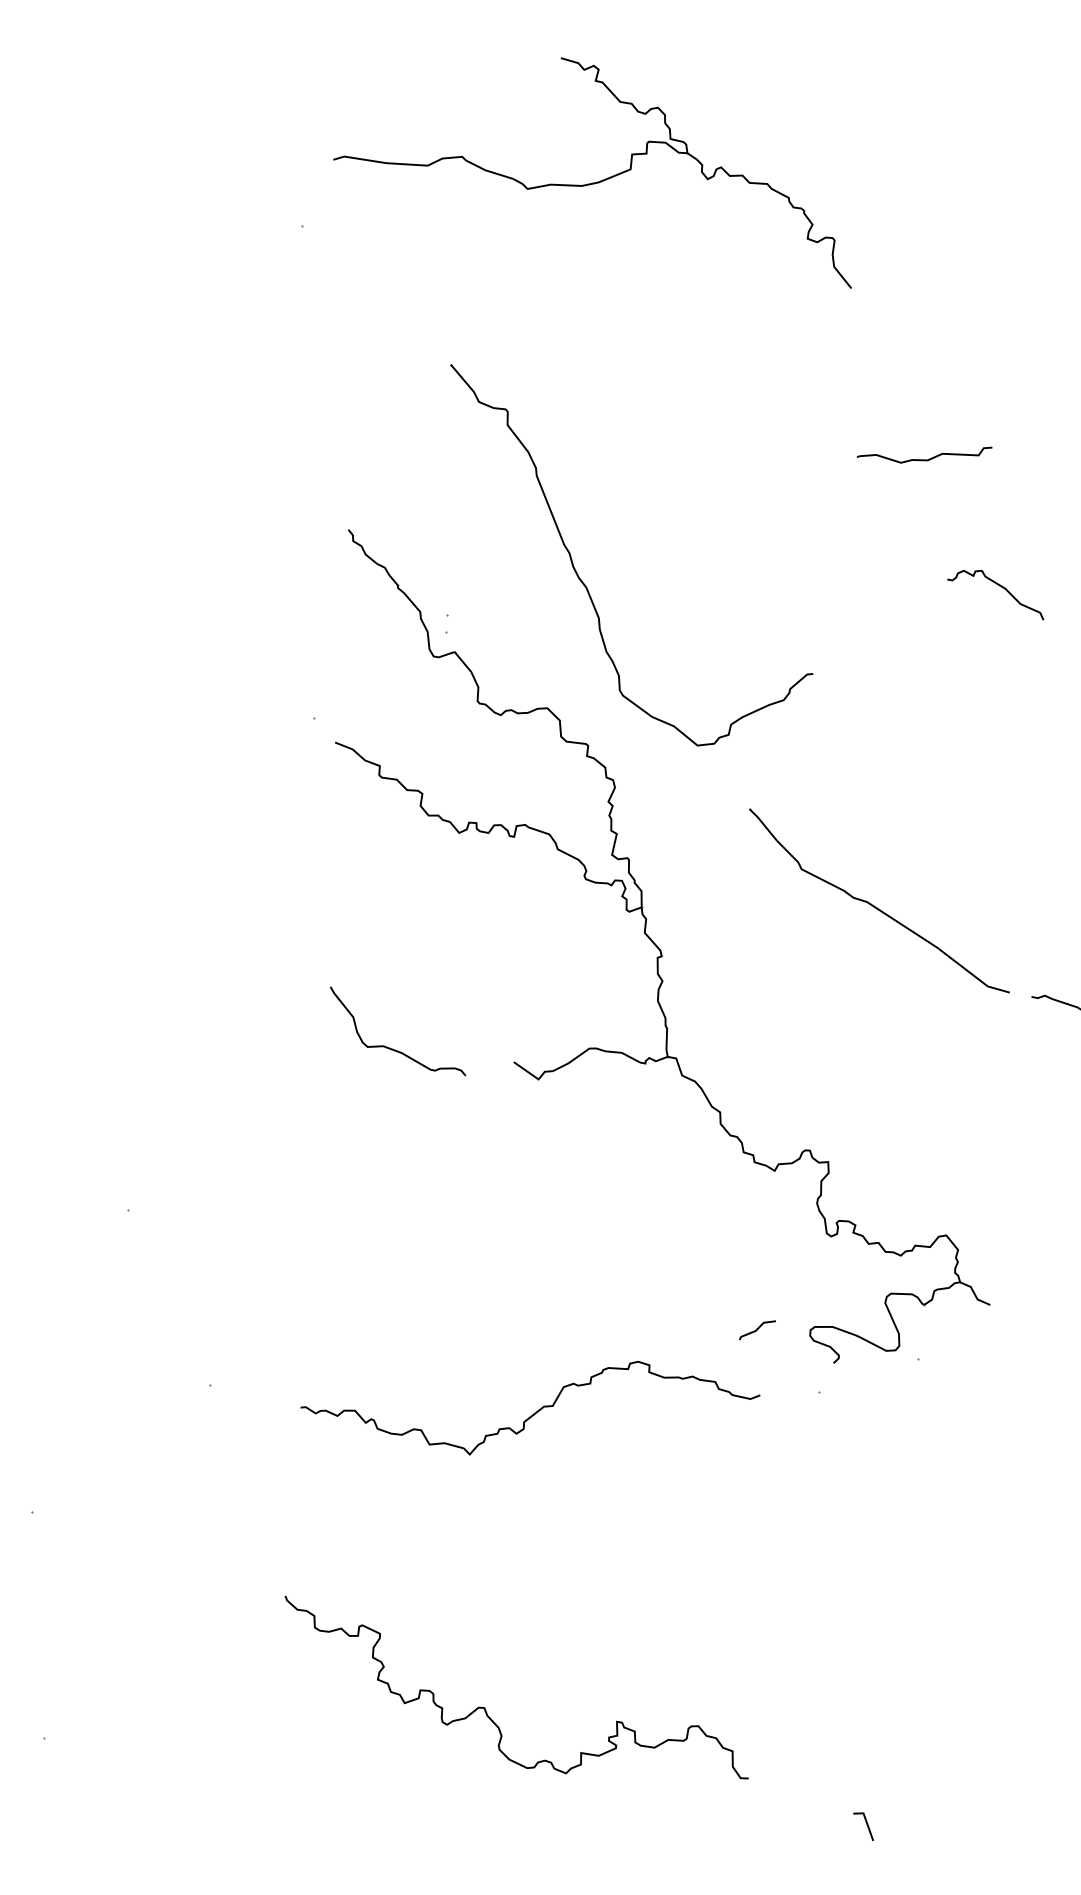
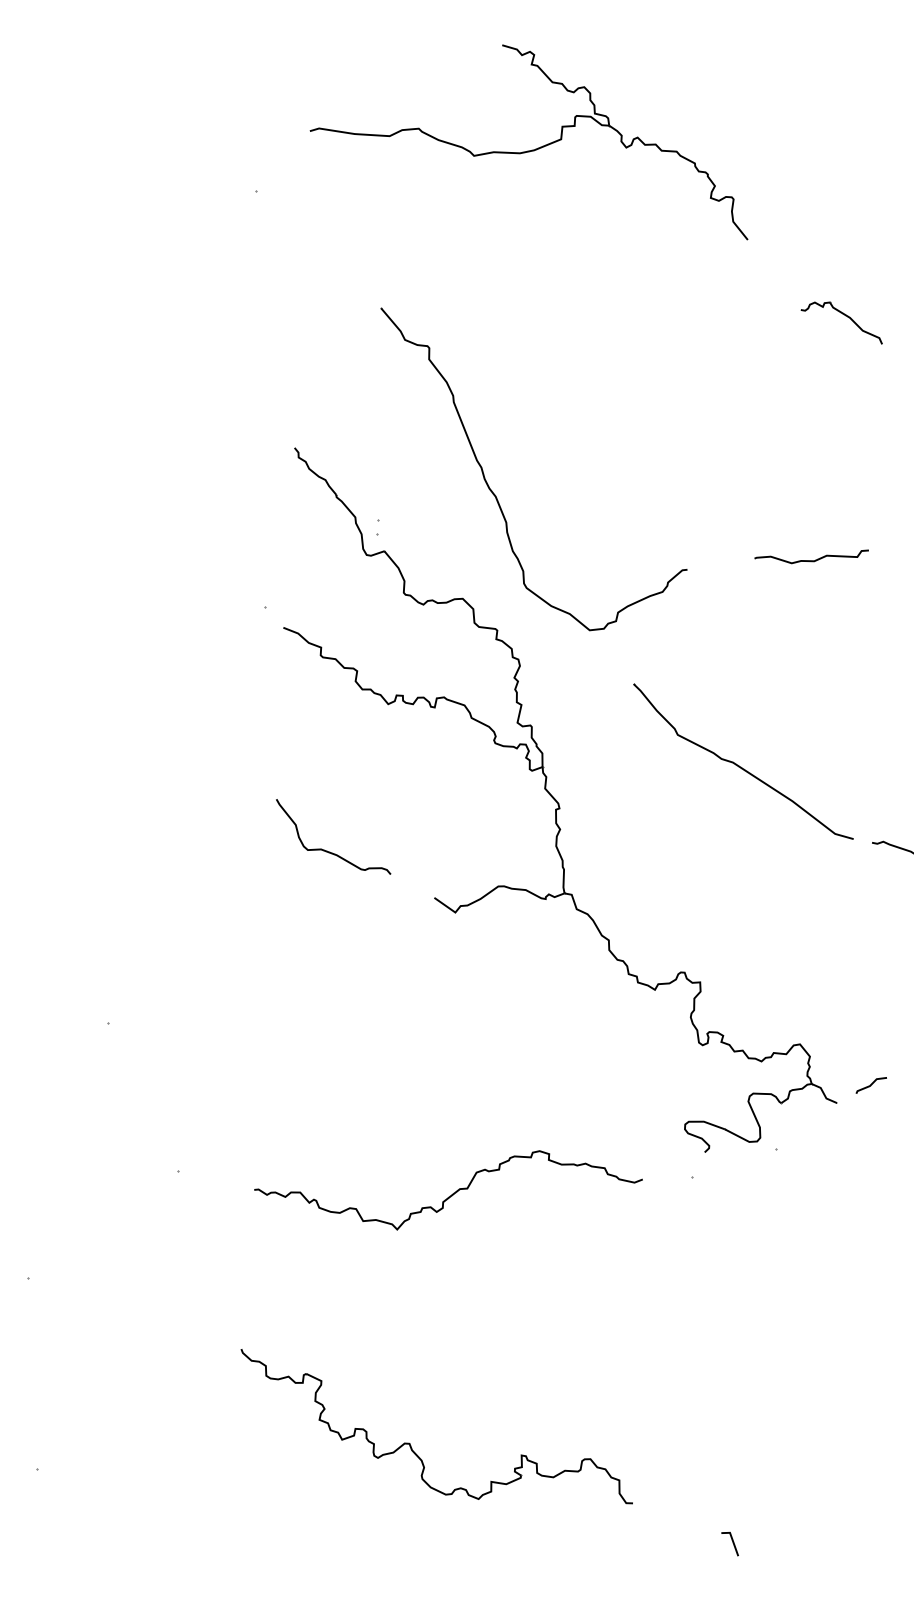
part: (591, 182) -> (528, 150), moved
curve: (924, 459) -> (811, 560), moved
part: (1000, 587) -> (845, 316), moved
curve: (390, 1047) -> (327, 850), moved
line: (756, 1330) -> (870, 1085), moved

